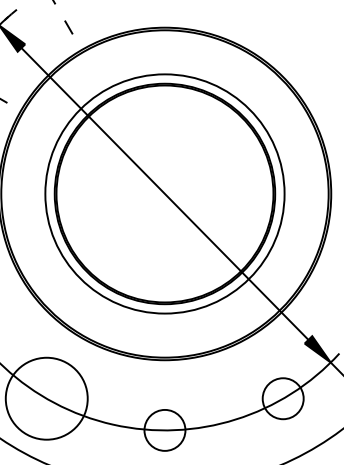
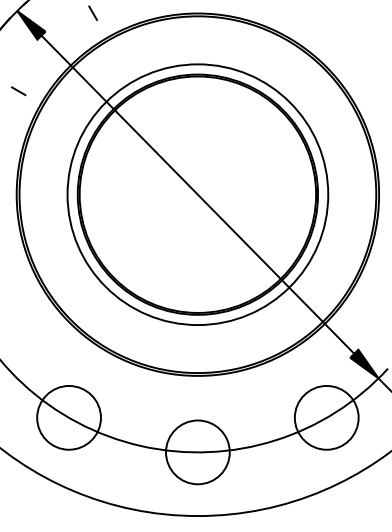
circle: (46, 398) -> (68, 417), size x0.71
circle: (282, 398) -> (326, 417), size x1.43
circle: (164, 430) -> (197, 452), size x1.43

